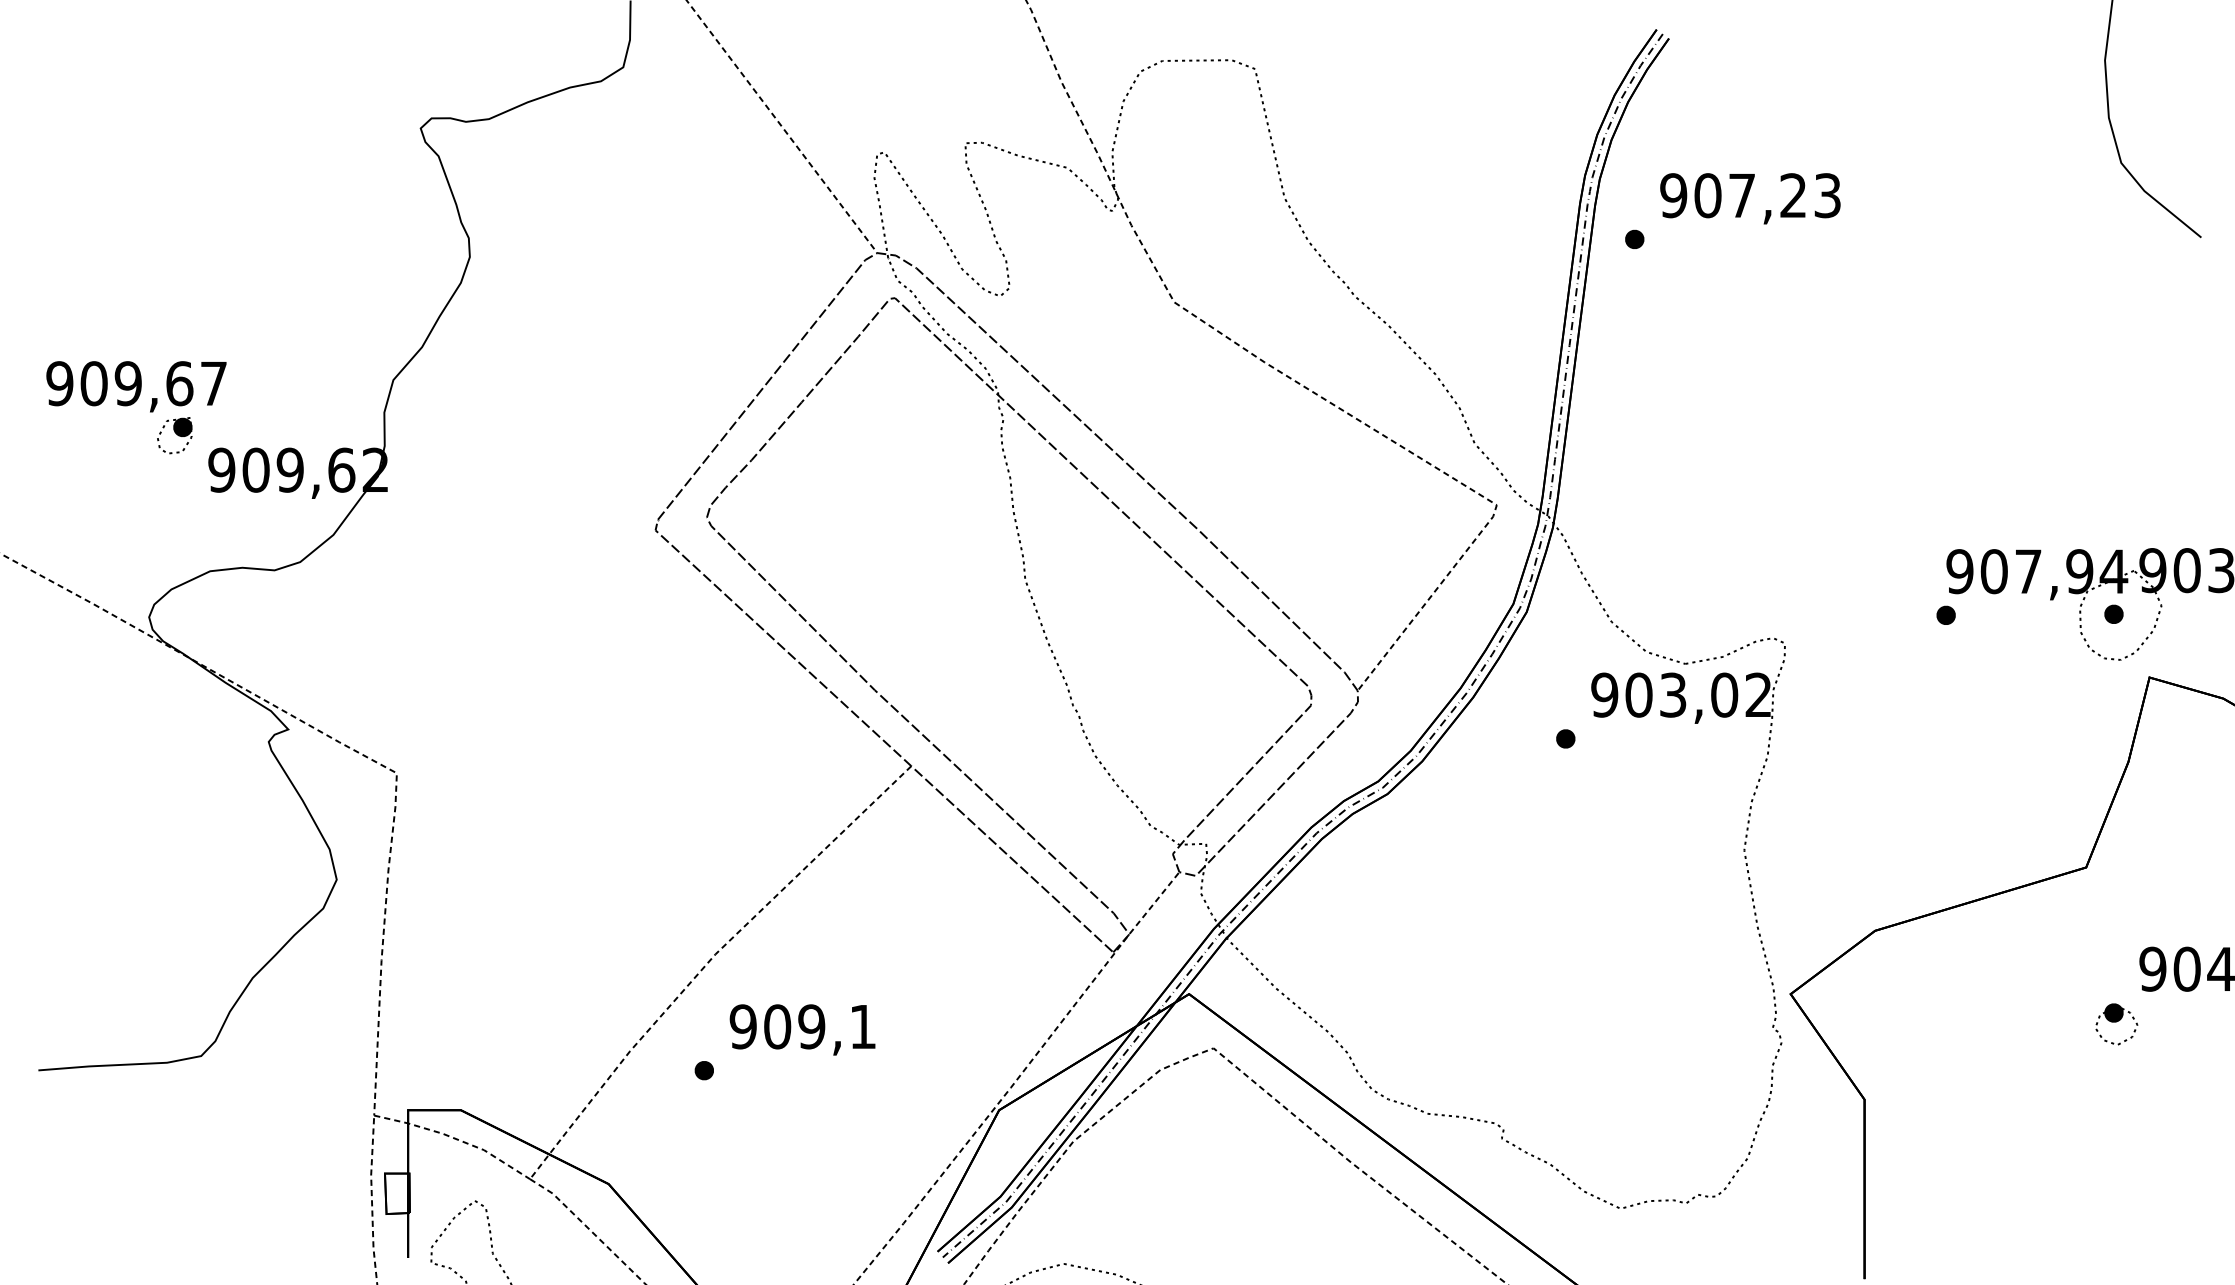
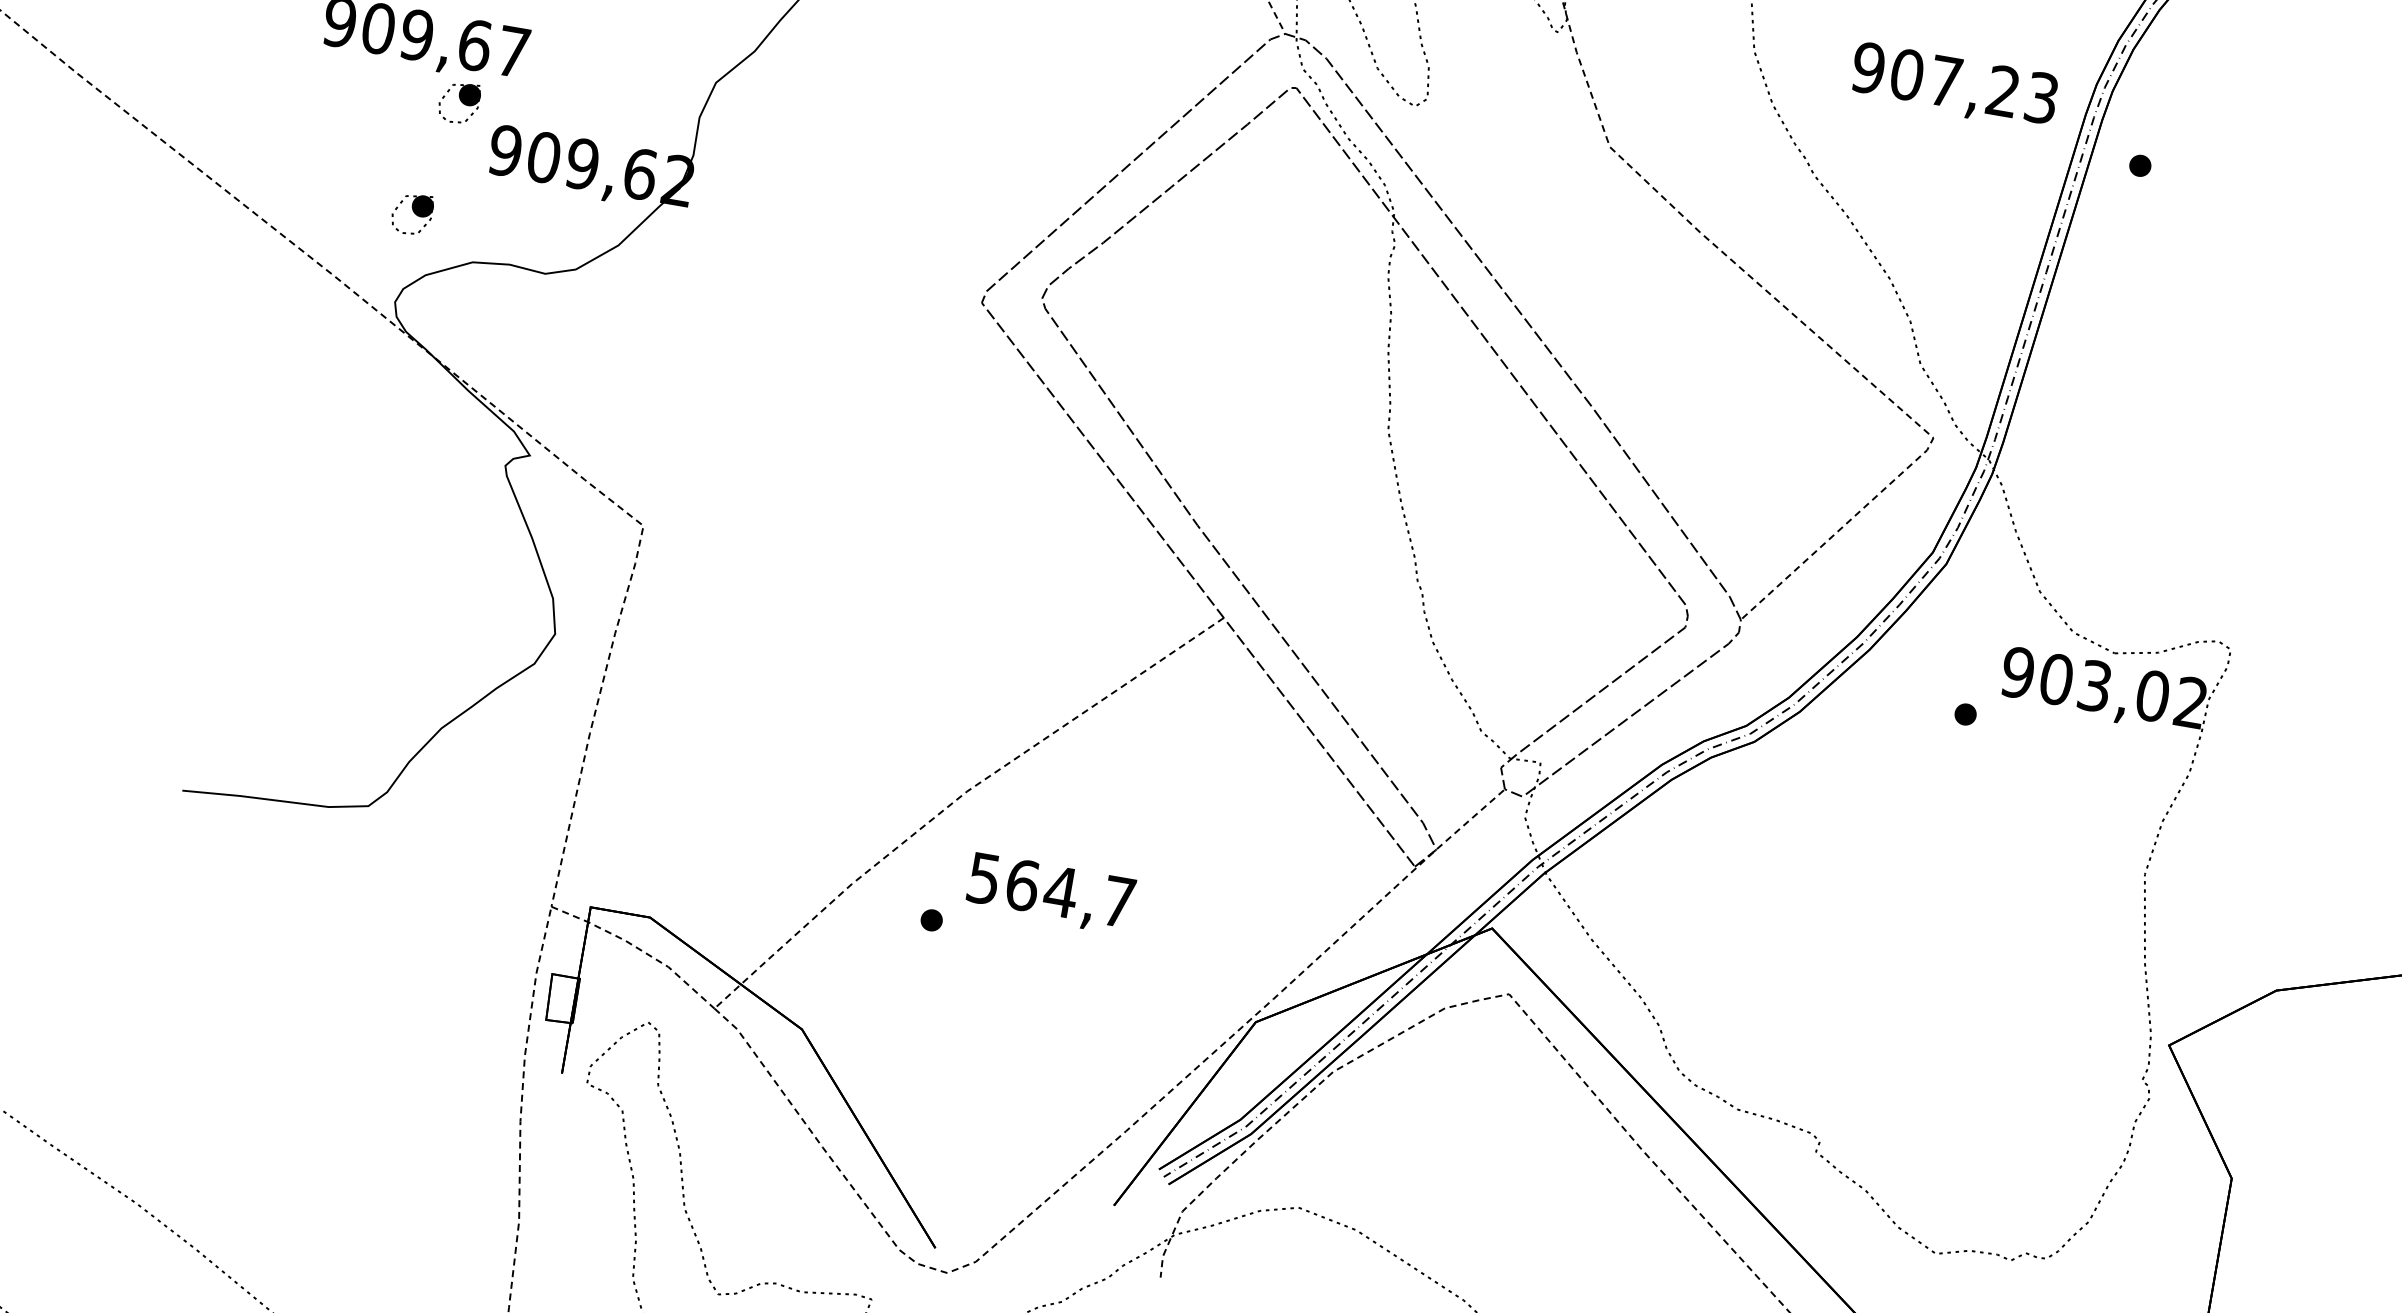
text: (1750, 198) -> (1954, 86), moved
part: (150, 538) -> (411, 213), added
text: (802, 1026) -> (1050, 889), 909,1 -> 564,7

